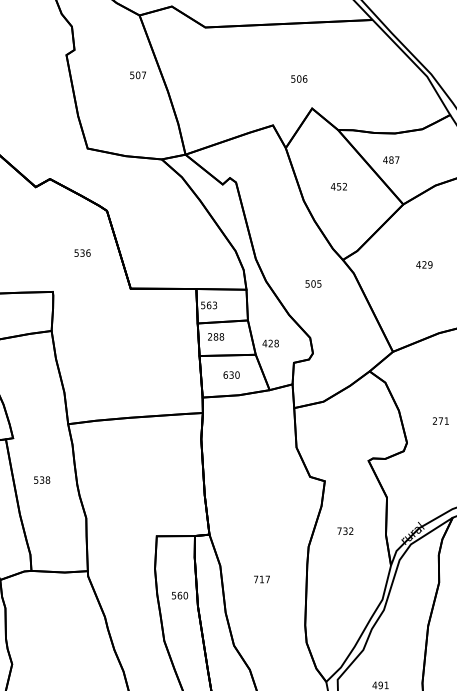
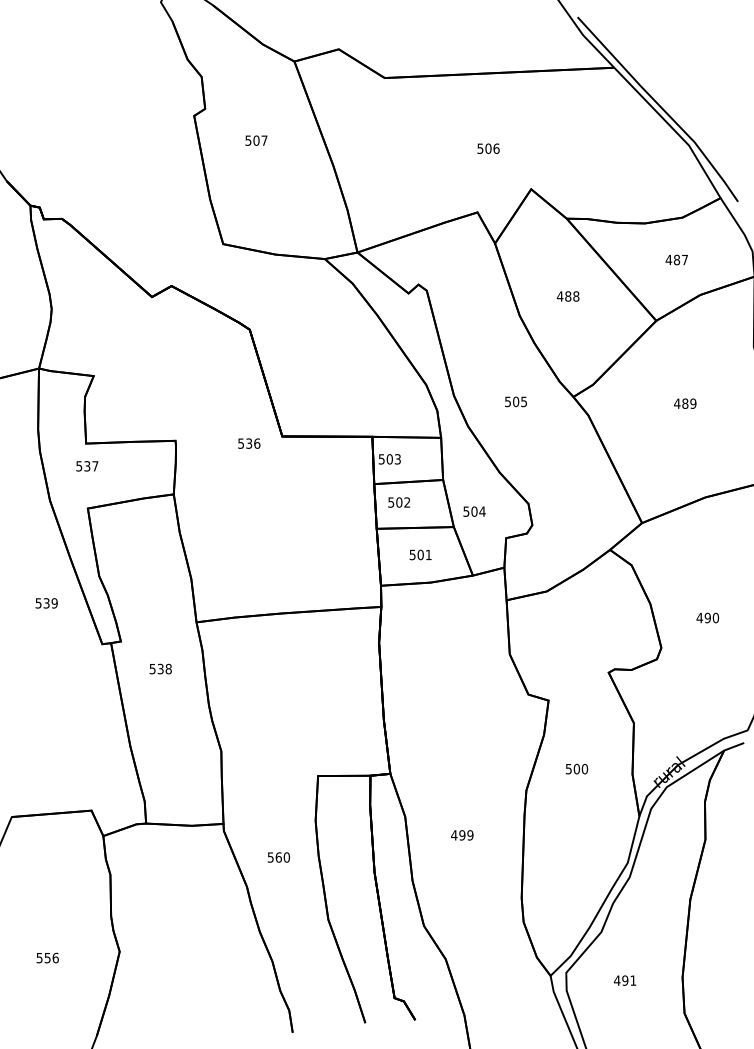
text: (138, 75) -> (256, 140), moved
text: (299, 78) -> (488, 148), moved
text: (391, 159) -> (676, 259), moved
text: (342, 186) -> (572, 296), 452 -> 488
text: (82, 253) -> (249, 443), moved
text: (424, 264) -> (685, 403), 429 -> 489
text: (313, 283) -> (515, 401), moved
text: (208, 305) -> (389, 459), 563 -> 503
text: (216, 336) -> (399, 502), 288 -> 502
text: (270, 343) -> (474, 511), 428 -> 504
text: (231, 374) -> (420, 554), 630 -> 501
text: (440, 420) -> (707, 617), 271 -> 490
text: (41, 479) -> (160, 668), moved
text: (345, 531) -> (576, 769), 732 -> 500
text: (262, 579) -> (462, 835), 717 -> 499
text: (179, 595) -> (278, 857), moved

